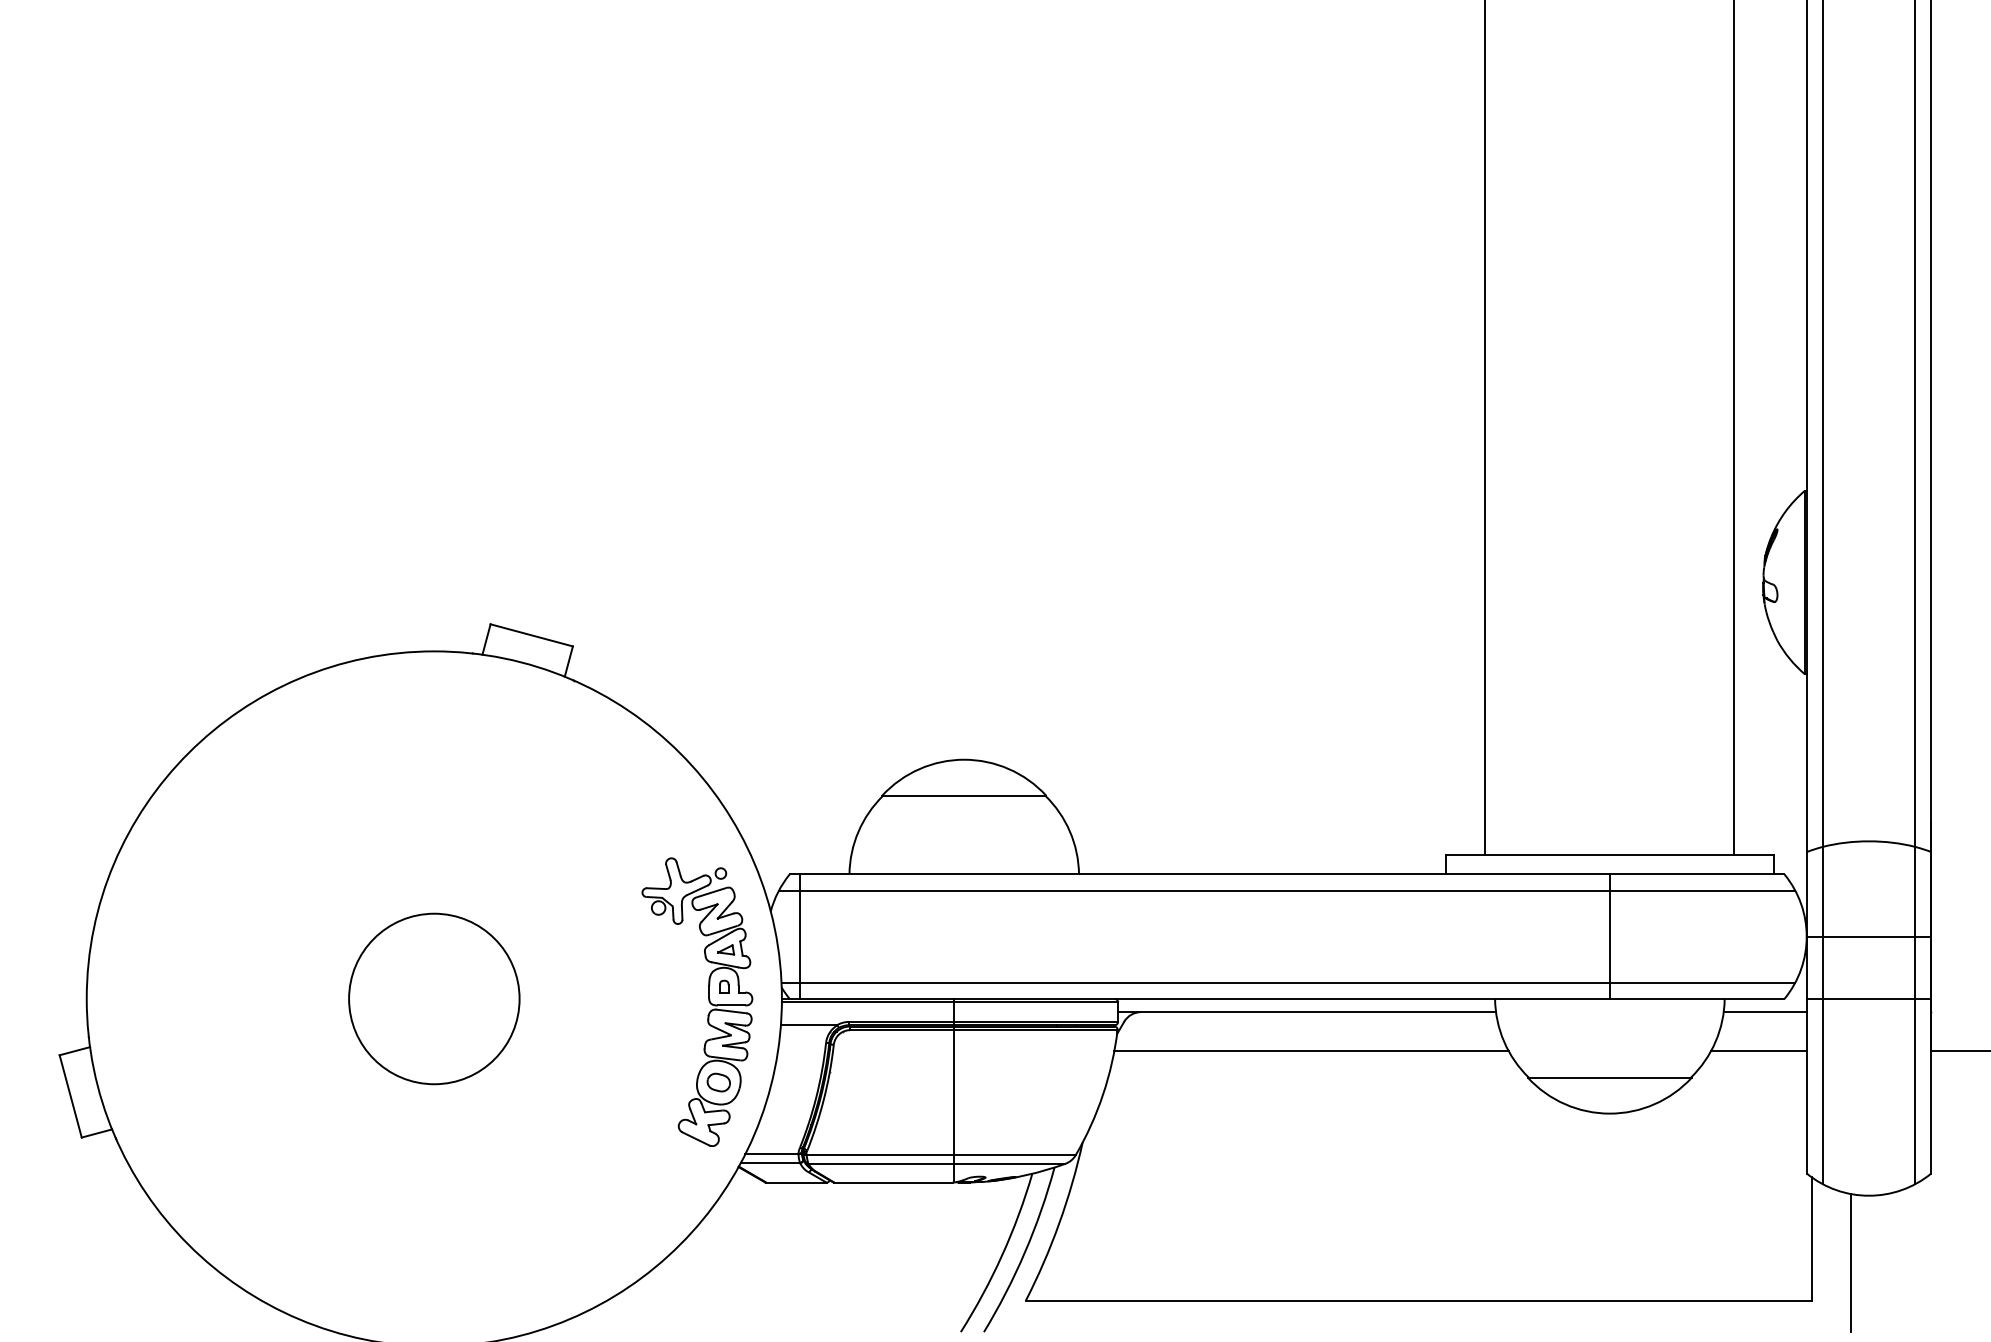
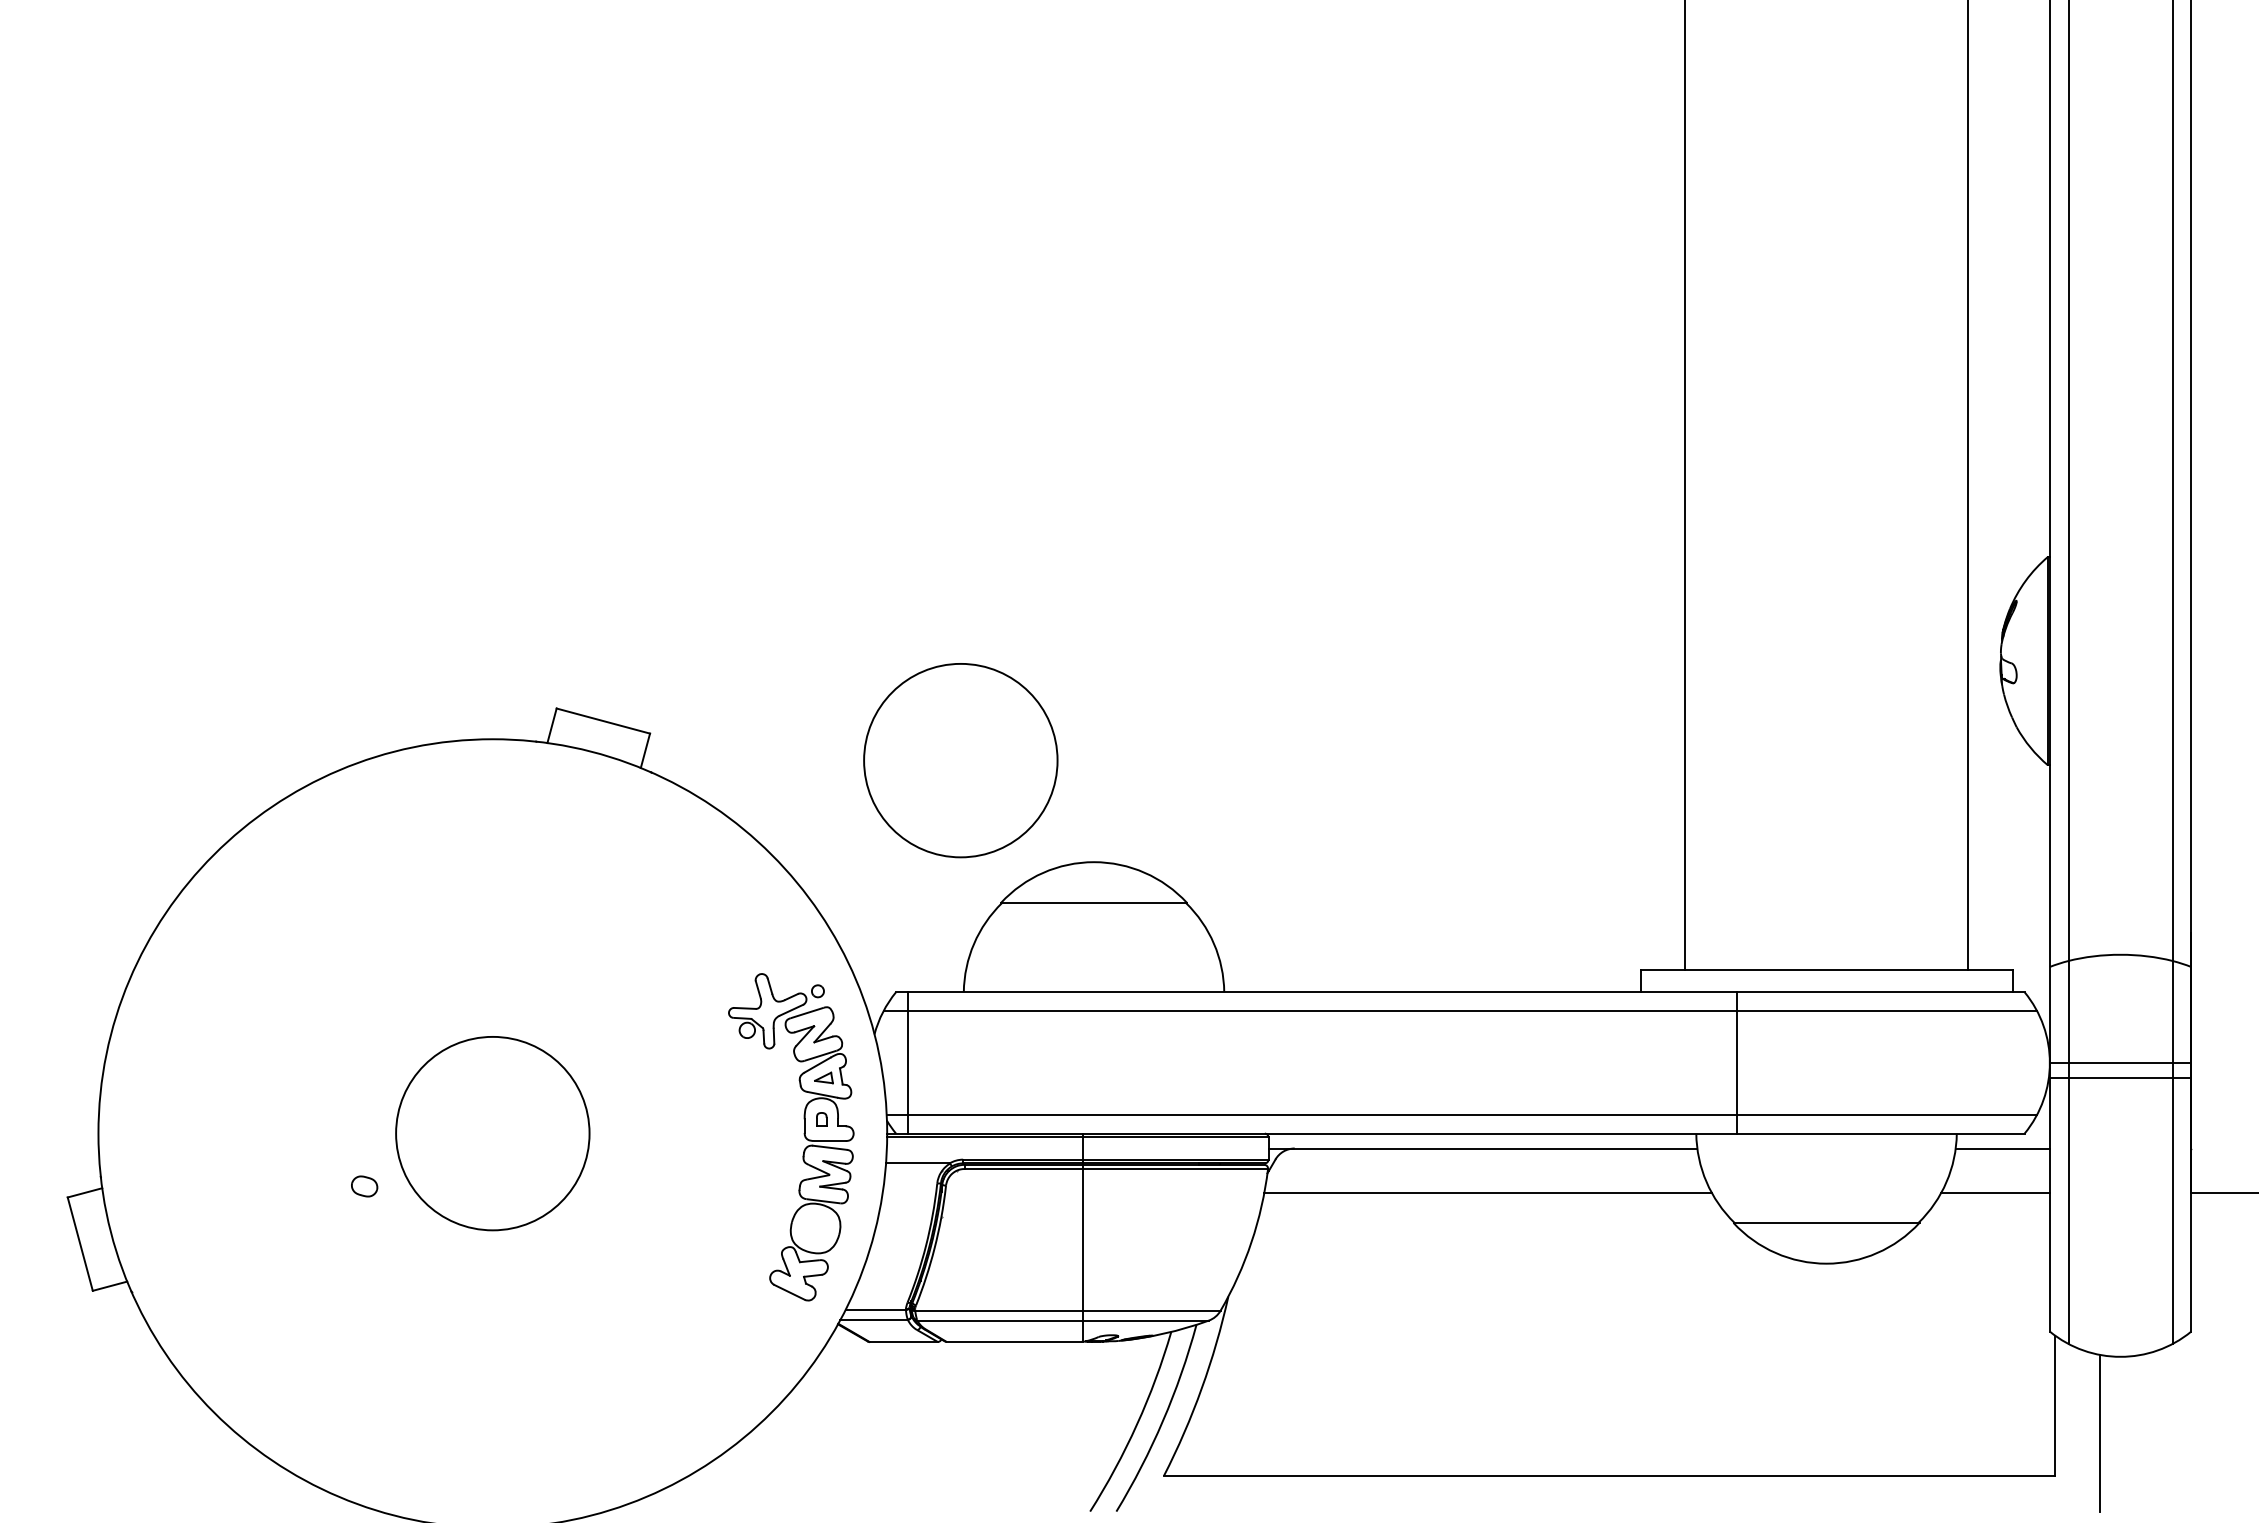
circle: (846, 670) -> (960, 760), added
line: (1609, 936) -> (1736, 1062), moved
line: (1868, 998) -> (2120, 1077), moved
part: (718, 1082) -> (364, 1186), moved

